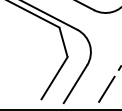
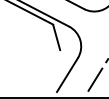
line: (54, 78) -> (48, 70), removed

